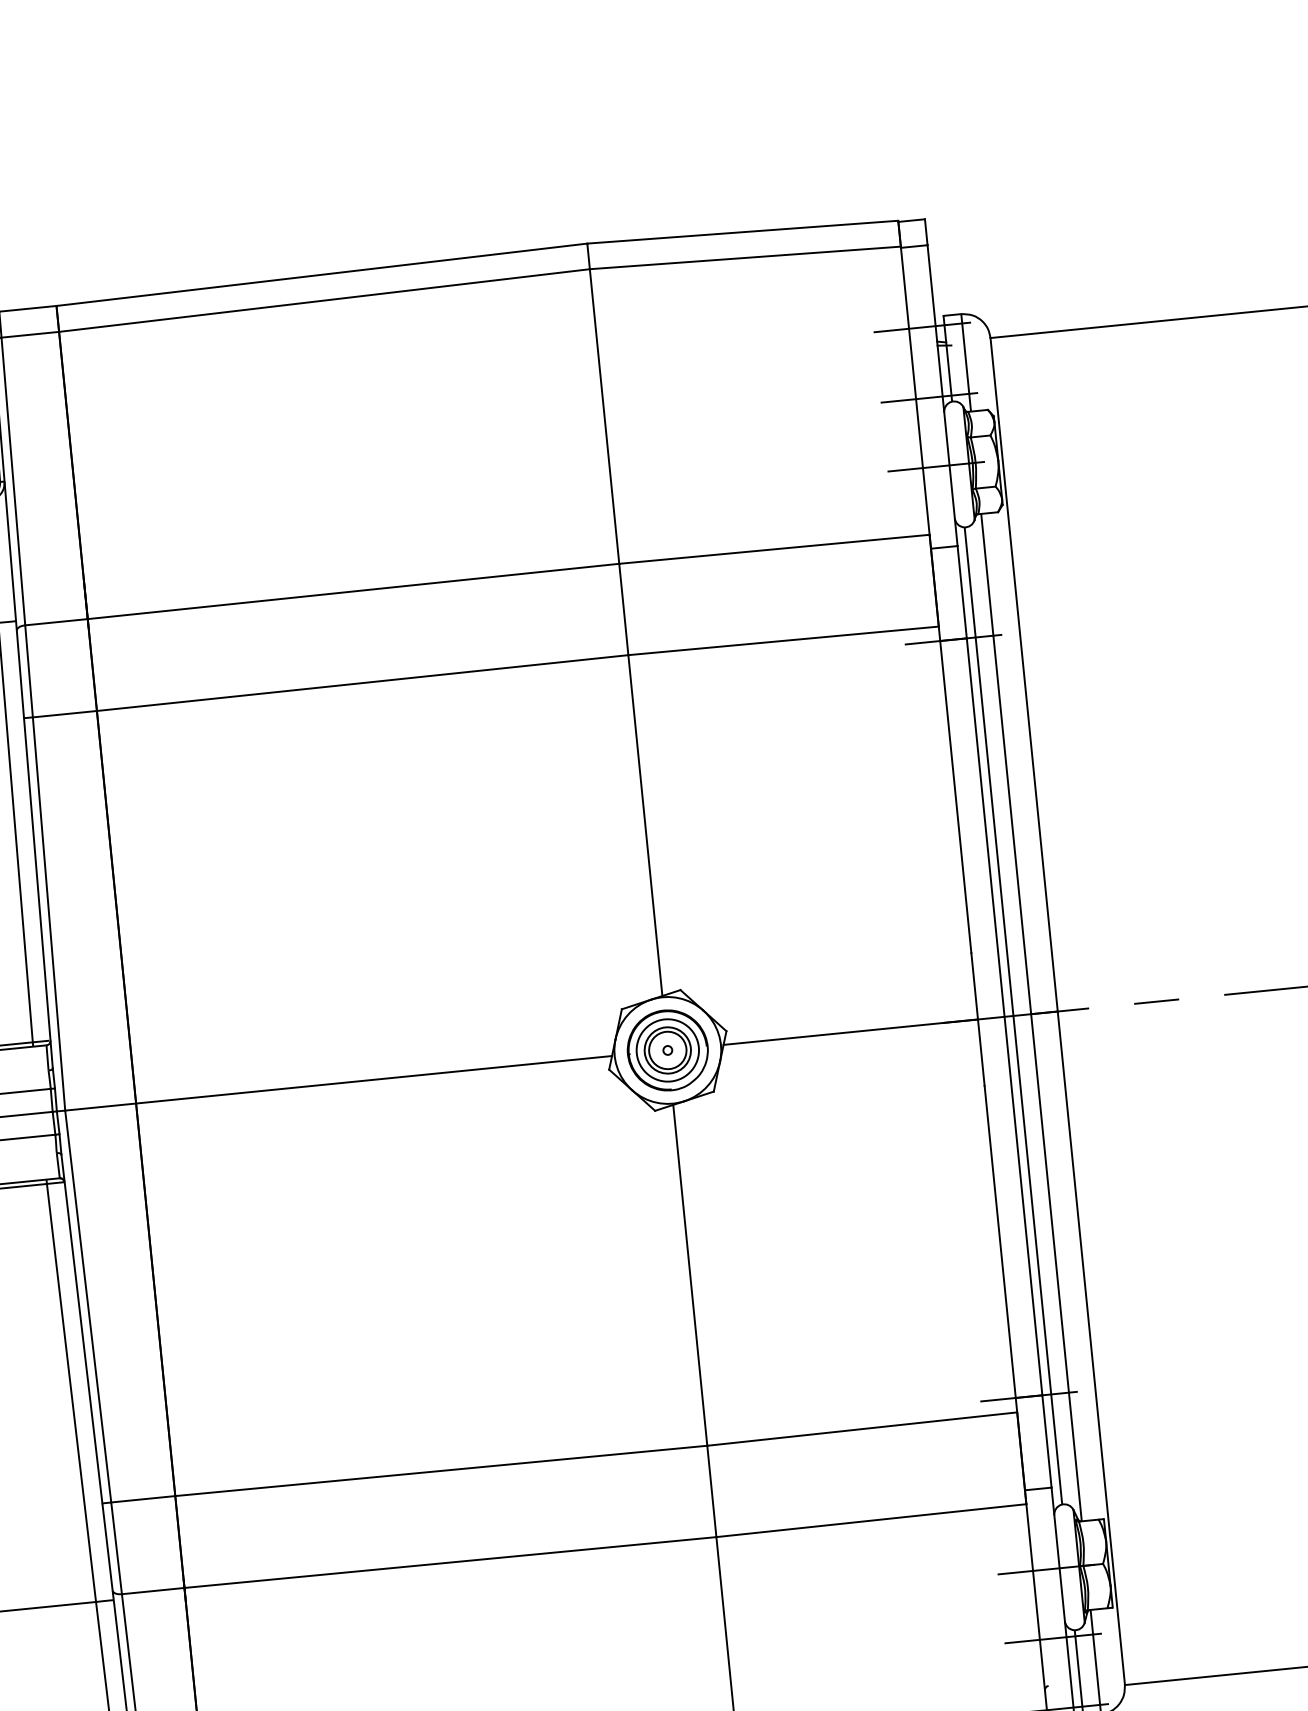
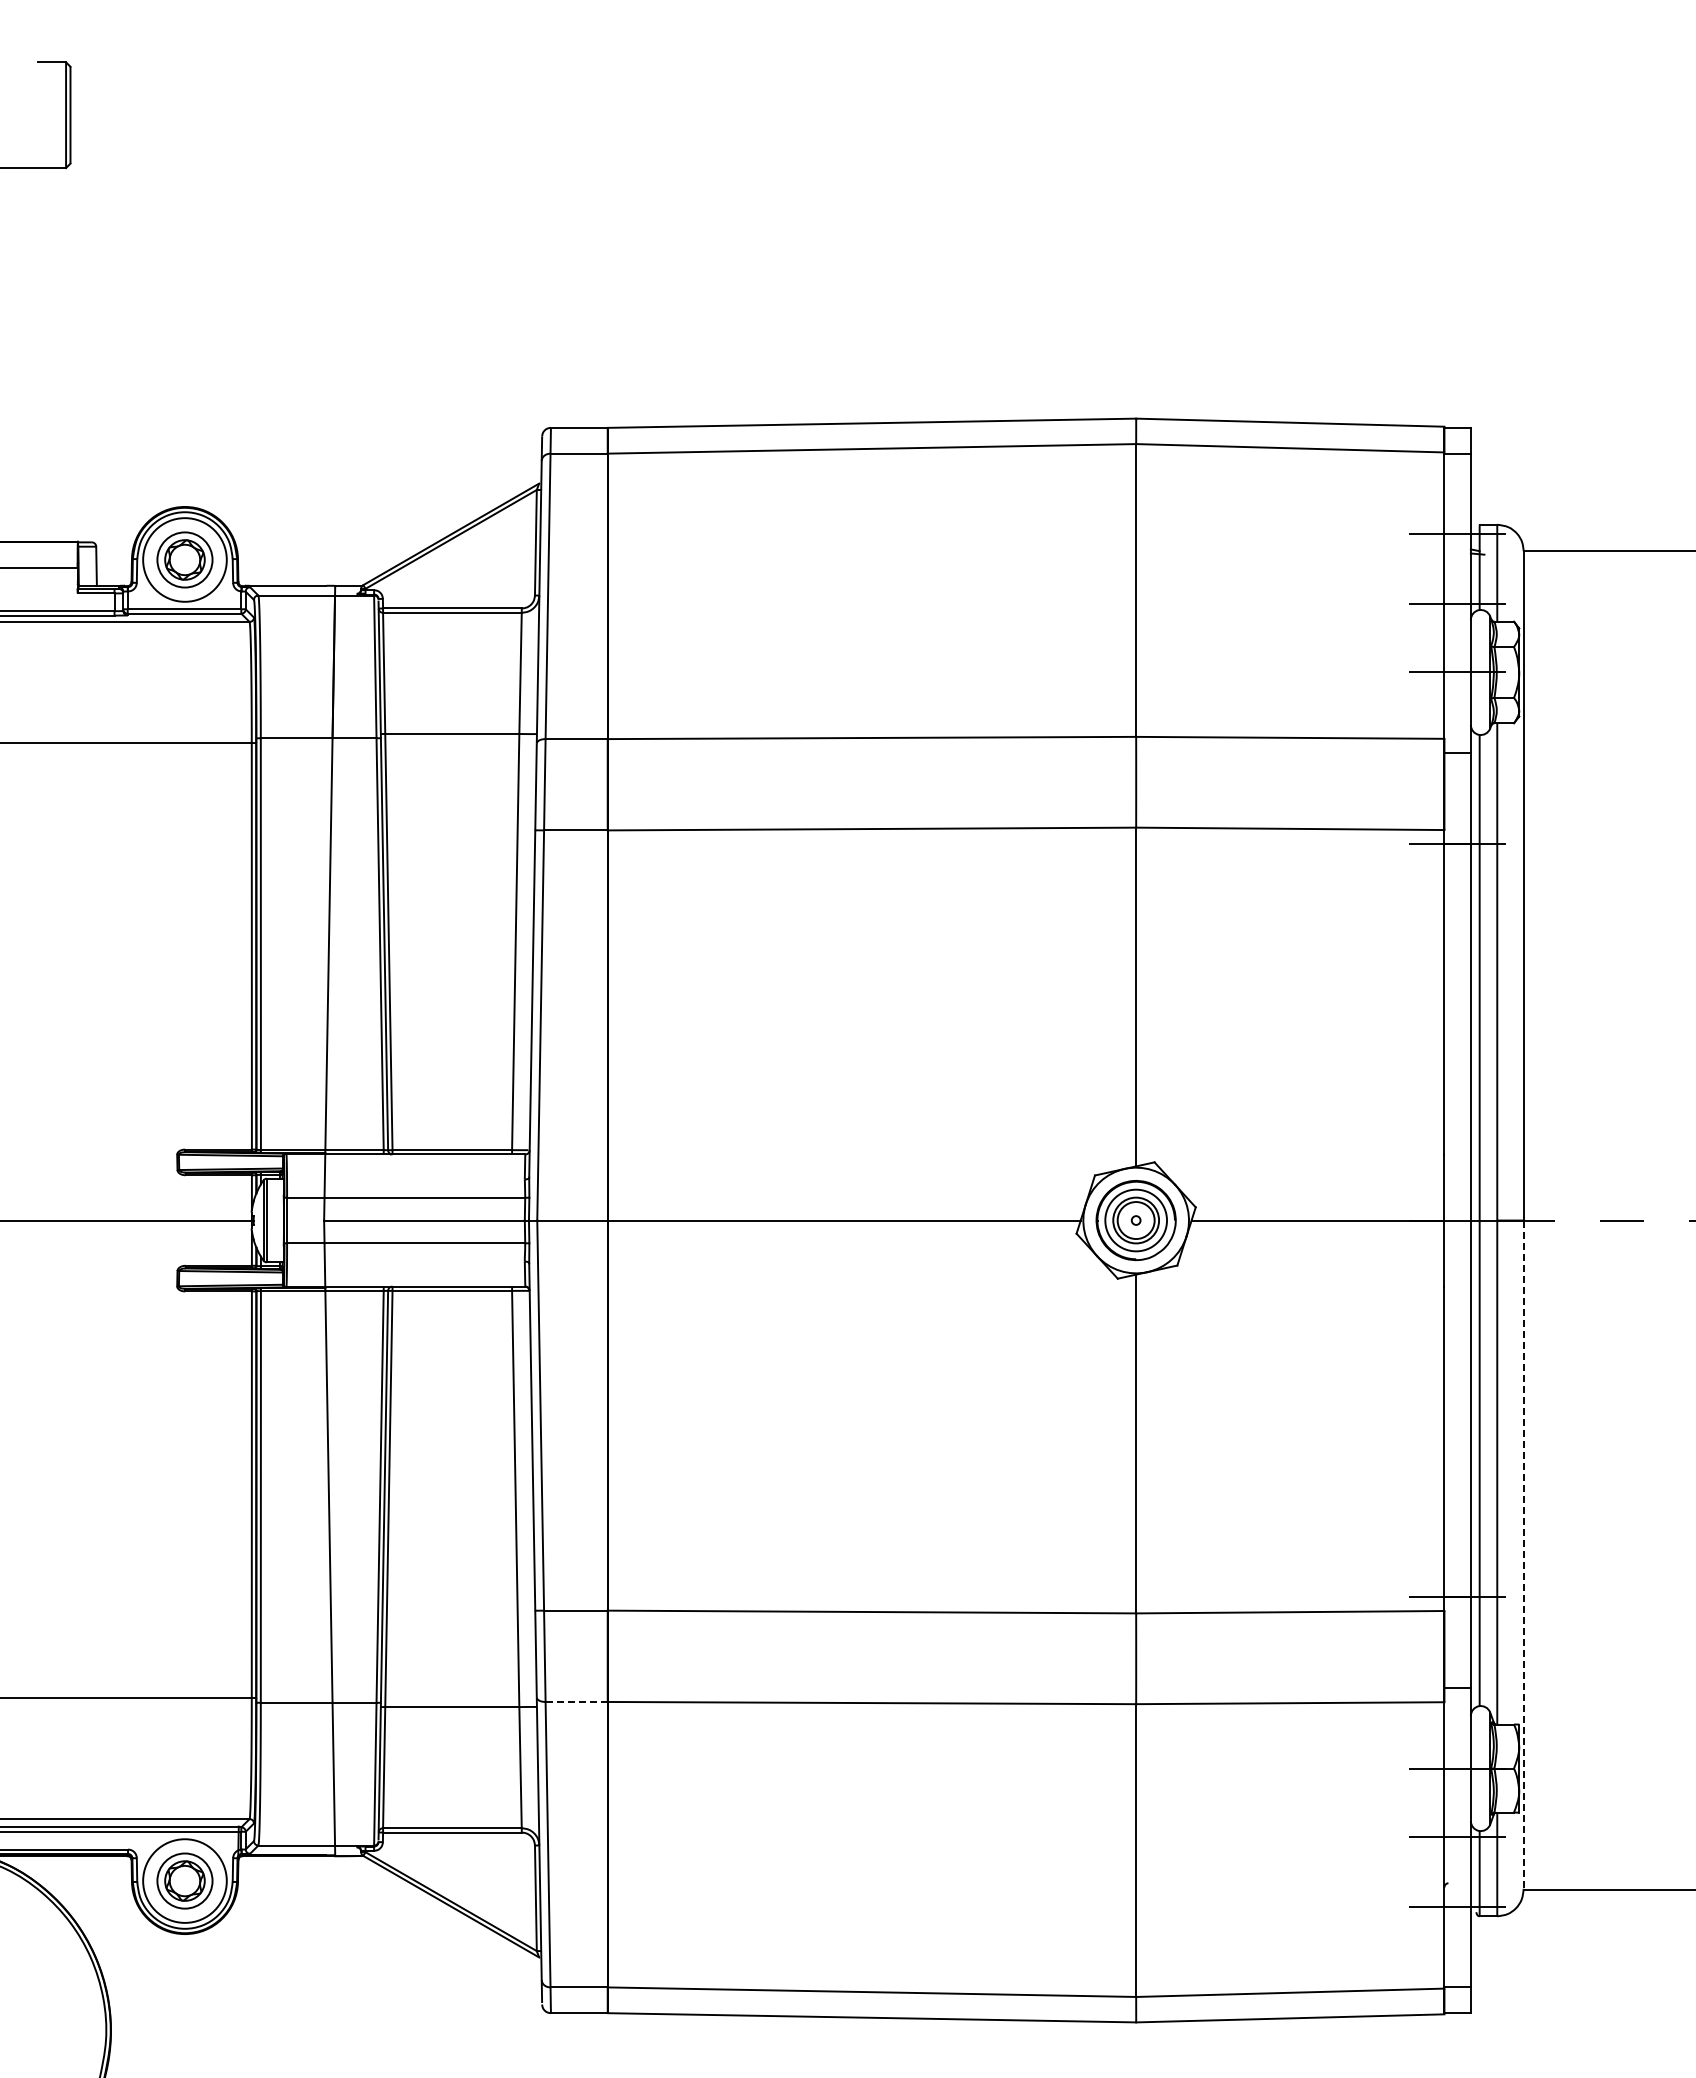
line: (1091, 1348) -> (1523, 1555), solid -> dashed
line: (152, 1590) -> (576, 1701), solid -> dashed

